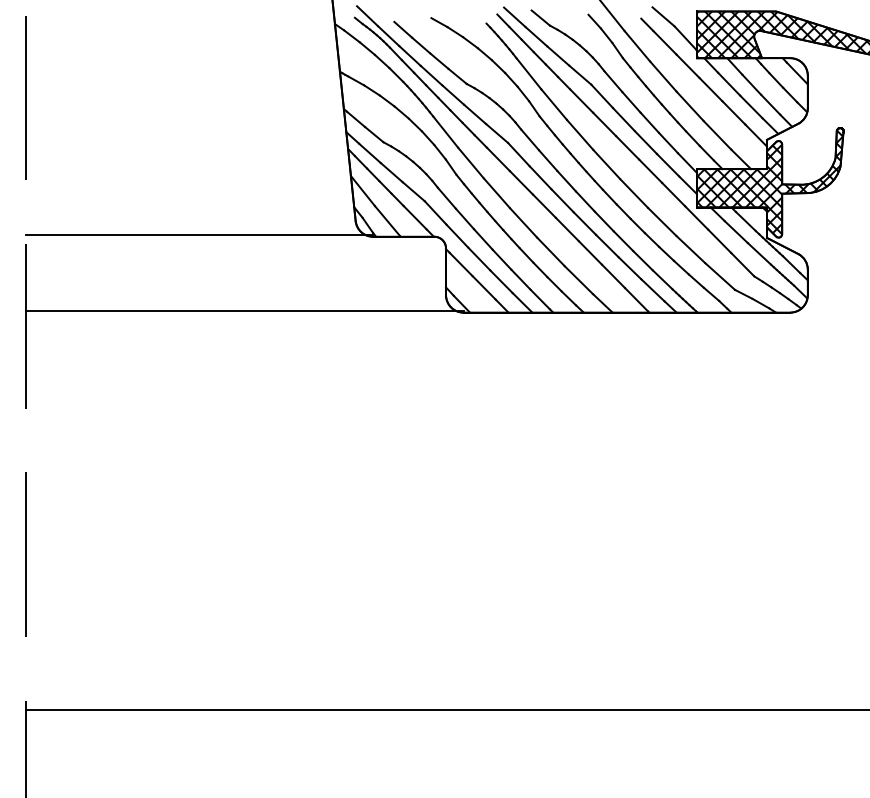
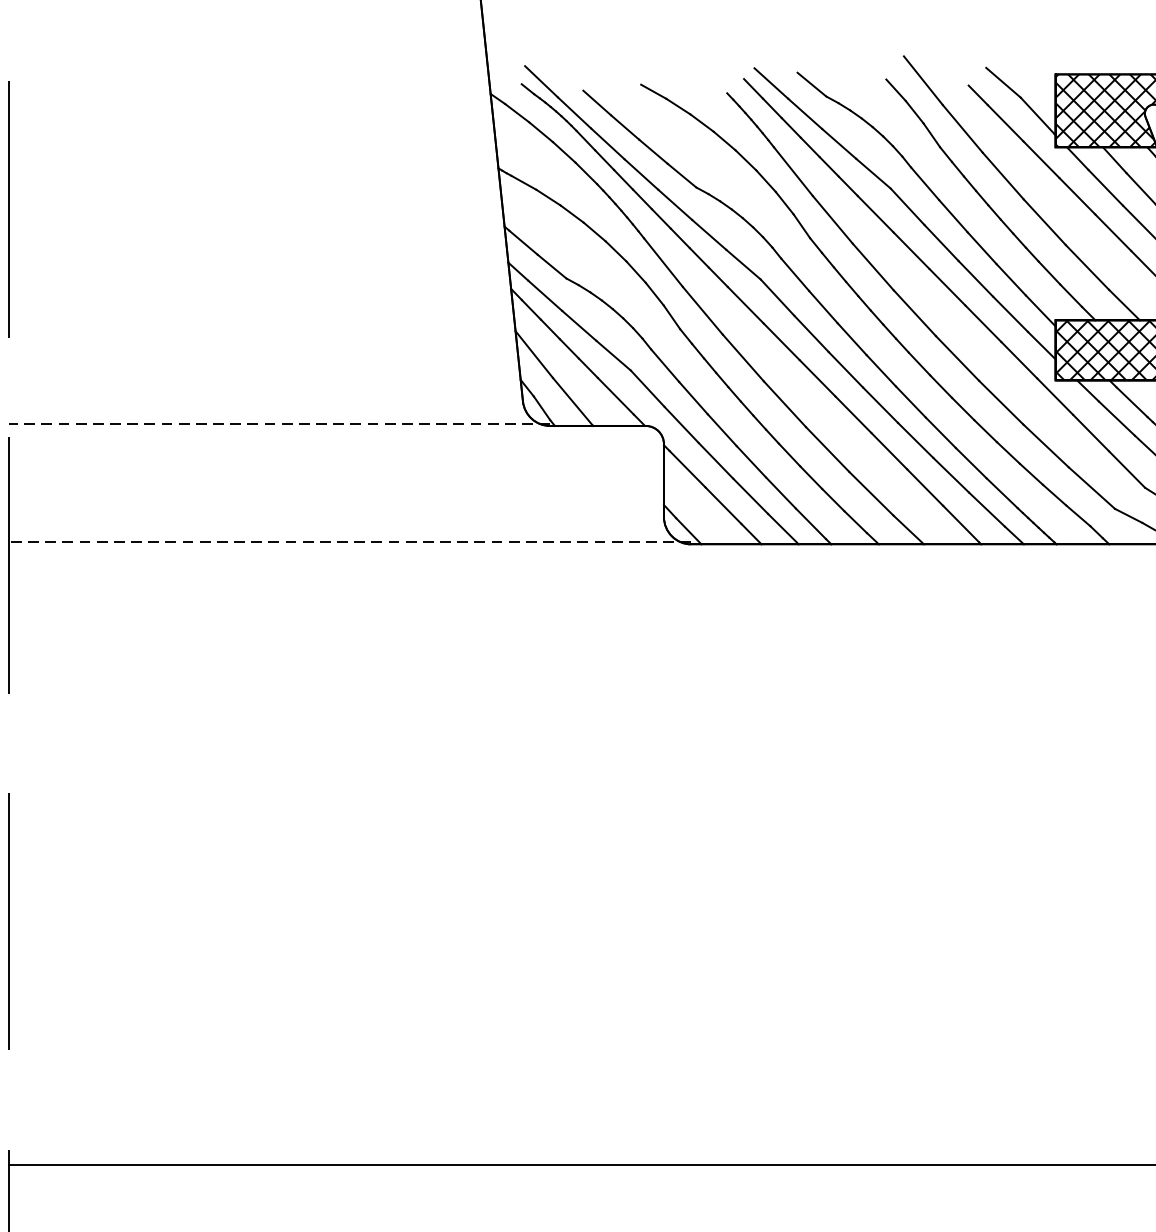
line: (199, 235) -> (279, 423), solid -> dashed
line: (244, 311) -> (349, 542), solid -> dashed

